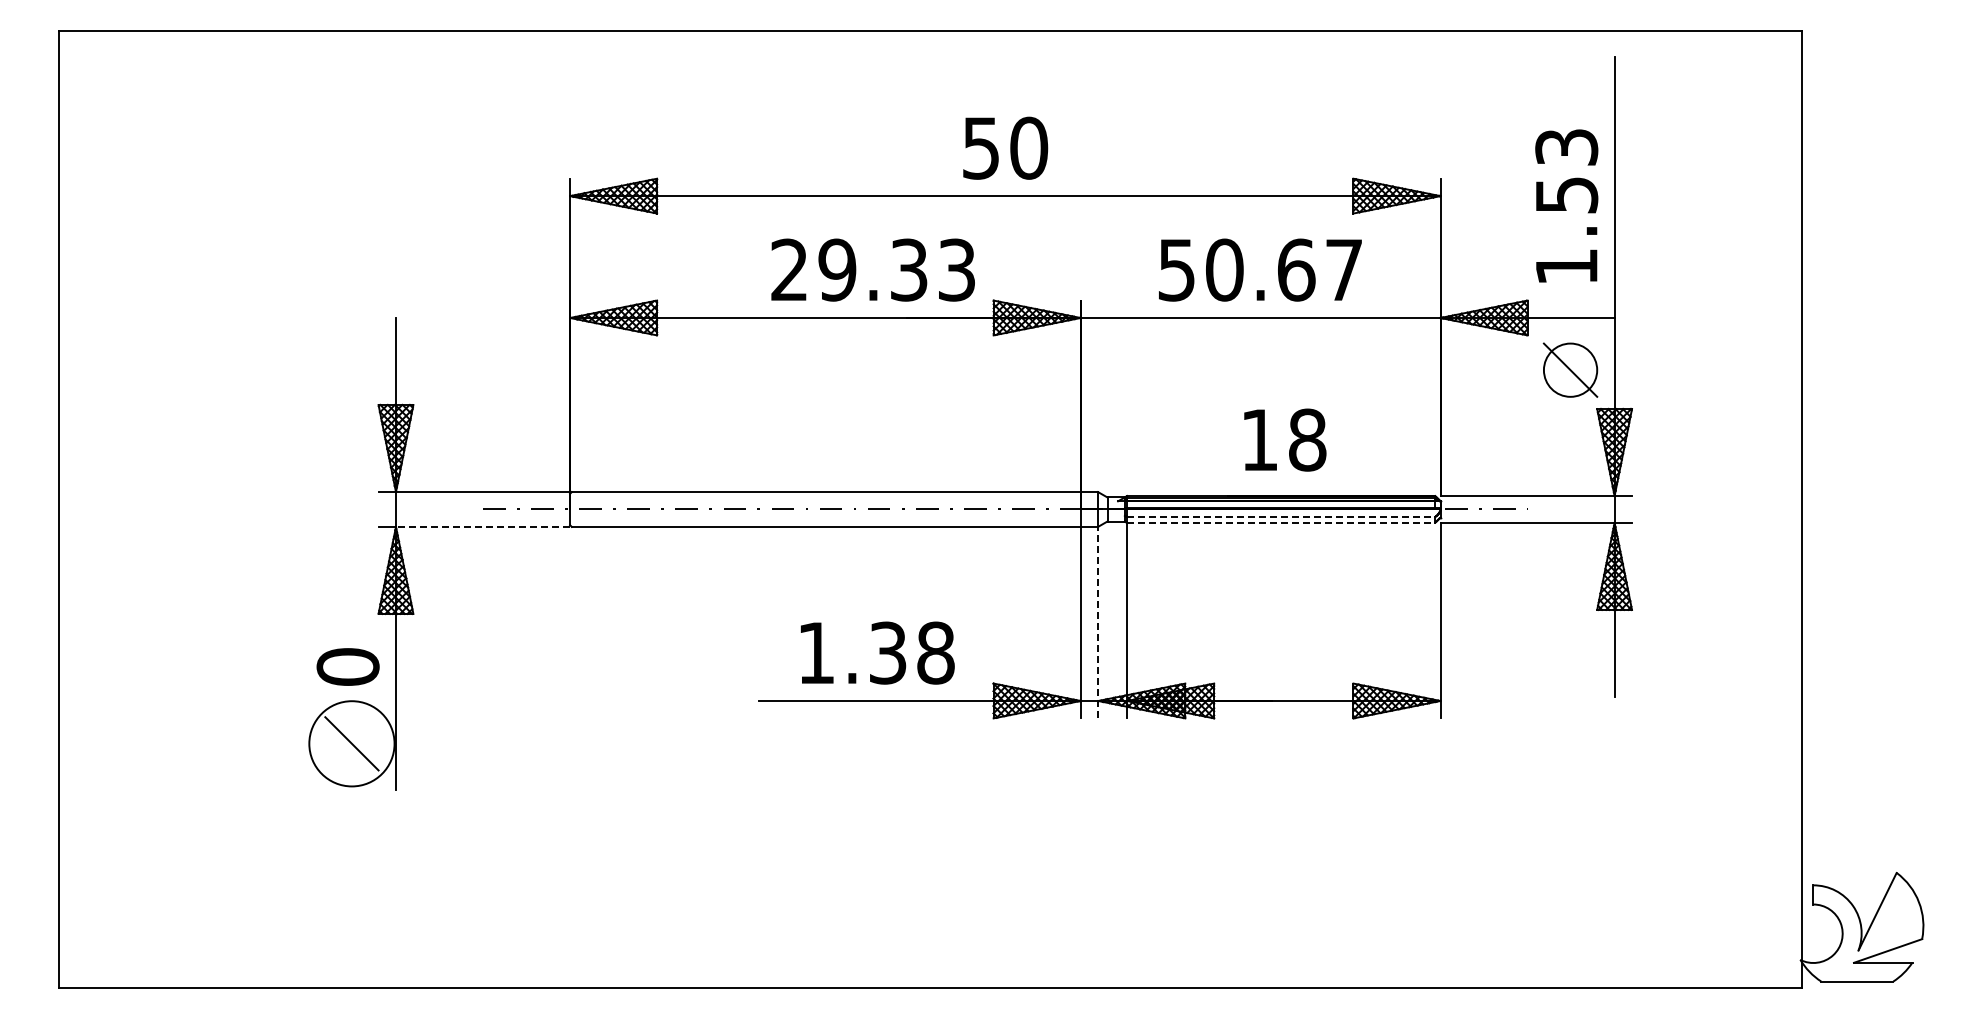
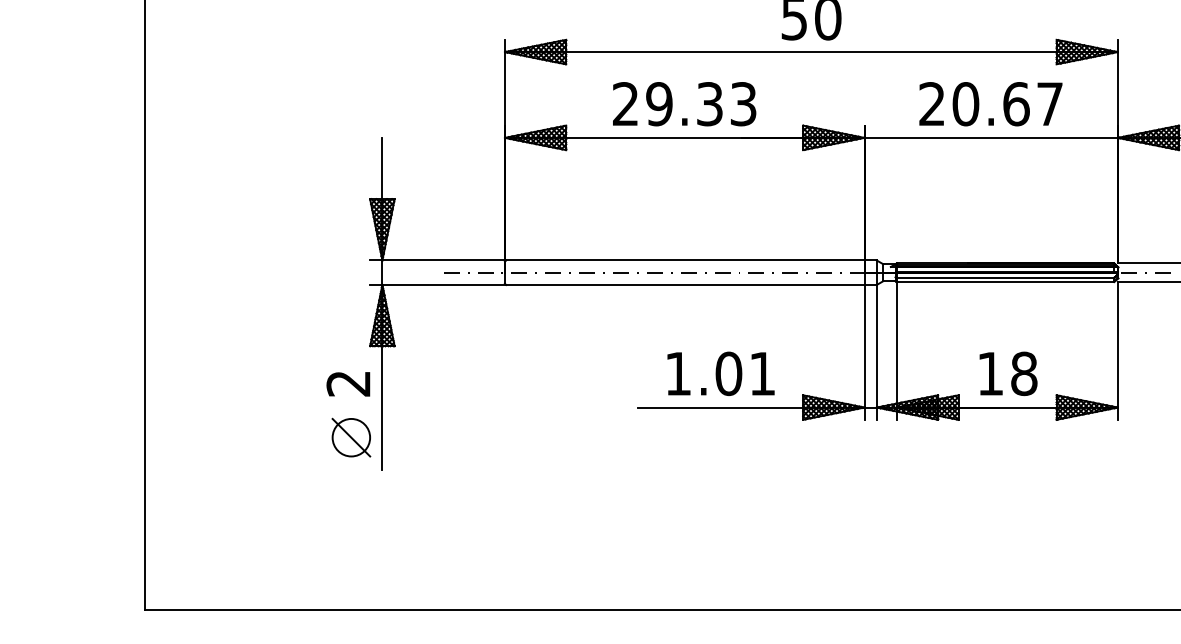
text: (872, 269) -> (684, 103), moved
text: (1176, 269) -> (931, 103), 50.67 -> 20.67
text: (1285, 439) -> (1008, 373), moved
line: (1281, 516) -> (1005, 277), dashed -> solid
line: (1281, 522) -> (1005, 281), dashed -> solid
line: (482, 526) -> (443, 284), dashed -> solid
line: (1098, 622) -> (877, 352), dashed -> solid
text: (911, 652) -> (745, 373), 1.38 -> 1.01
text: (347, 666) -> (348, 383), 0 -> 2
circle: (351, 743) -> (351, 437), size x0.62

